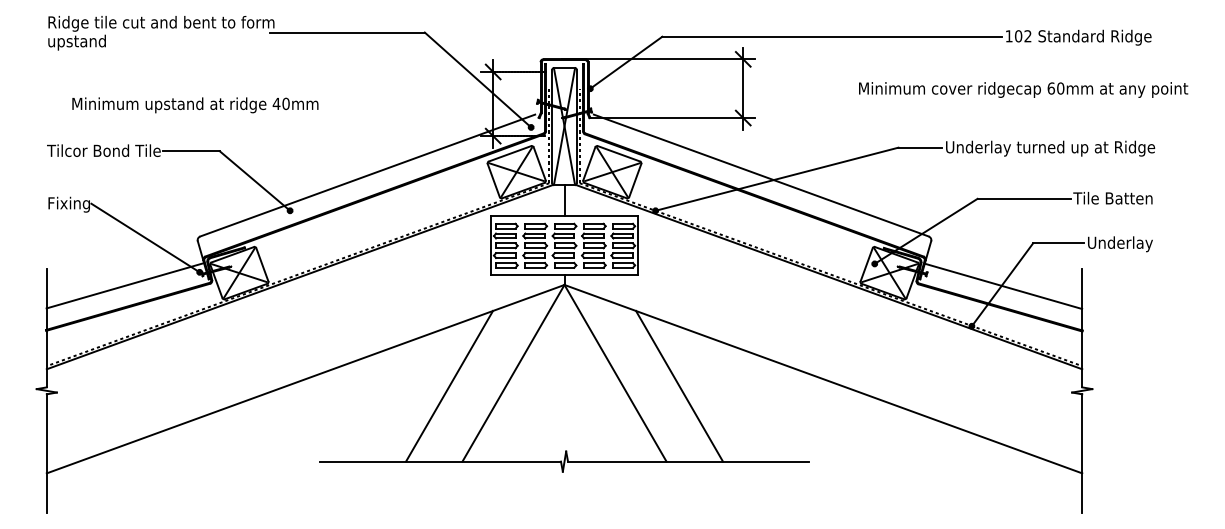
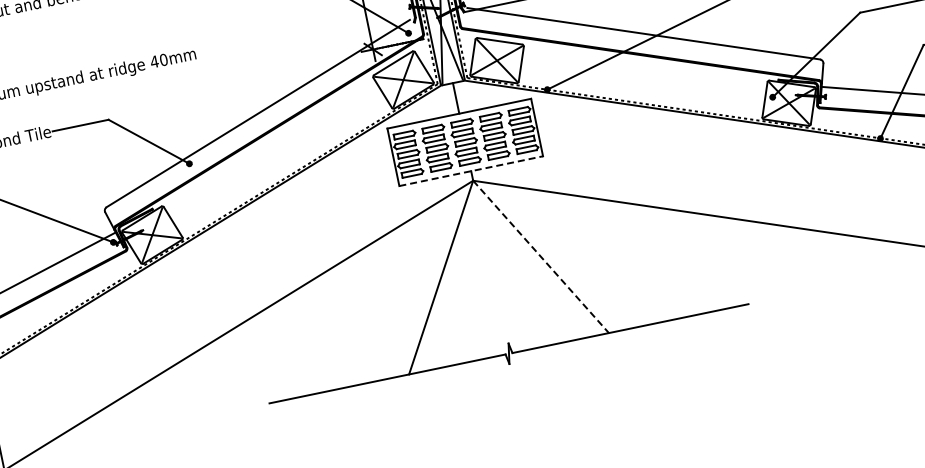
line: (565, 275) -> (472, 171), solid -> dashed
line: (615, 373) -> (541, 257), solid -> dashed
line: (449, 385) -> (380, 302), removed
line: (679, 385) -> (606, 255), removed

